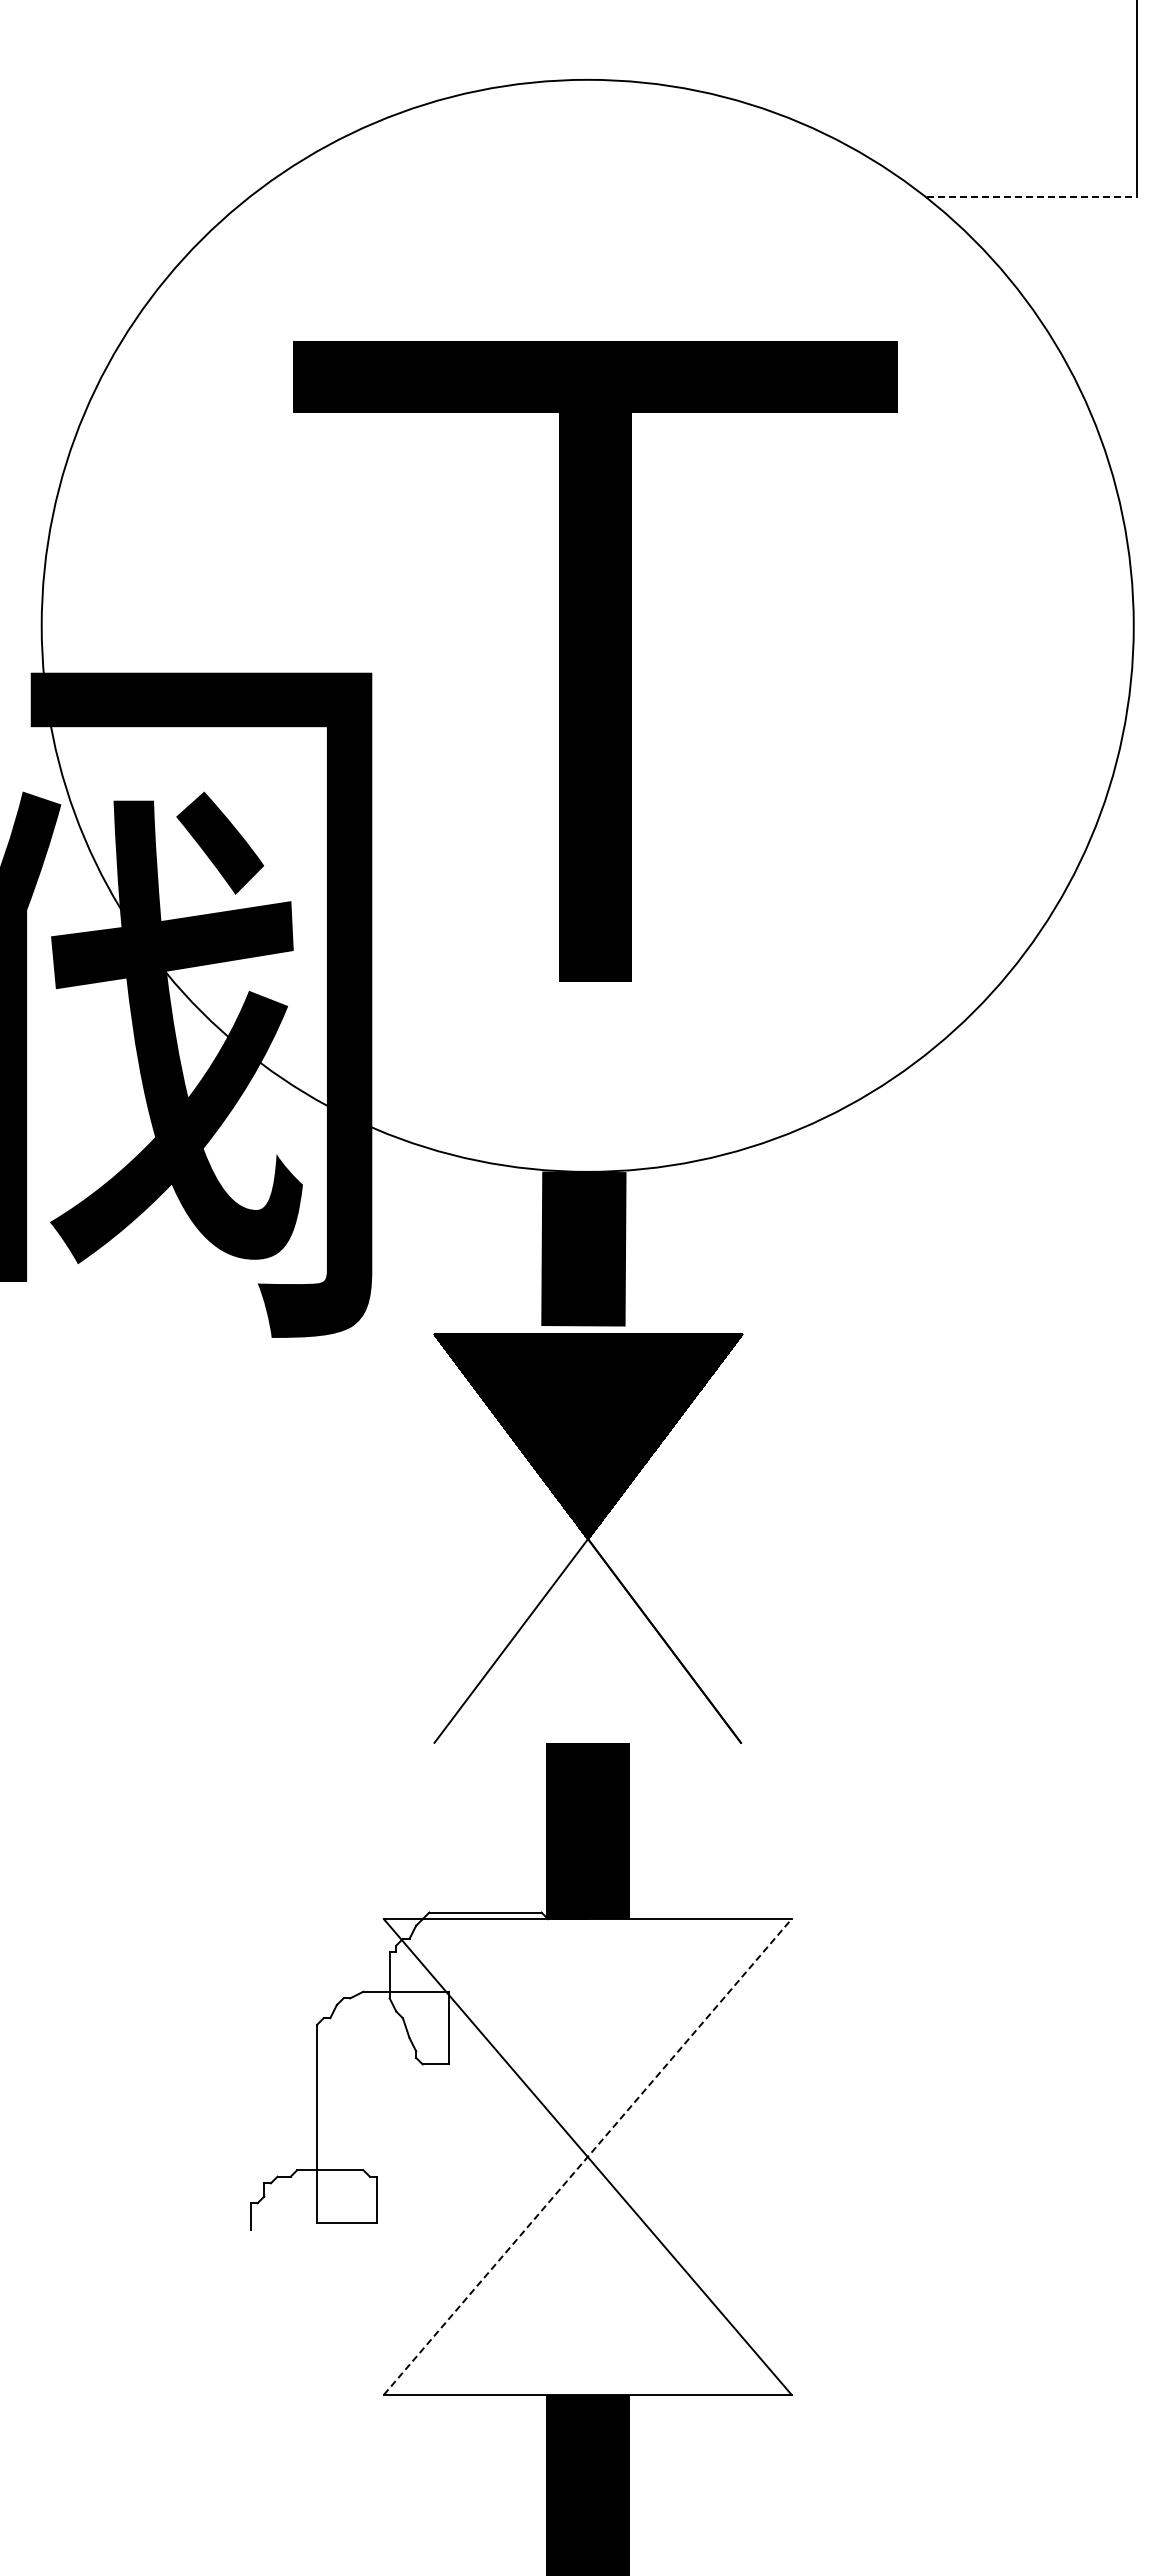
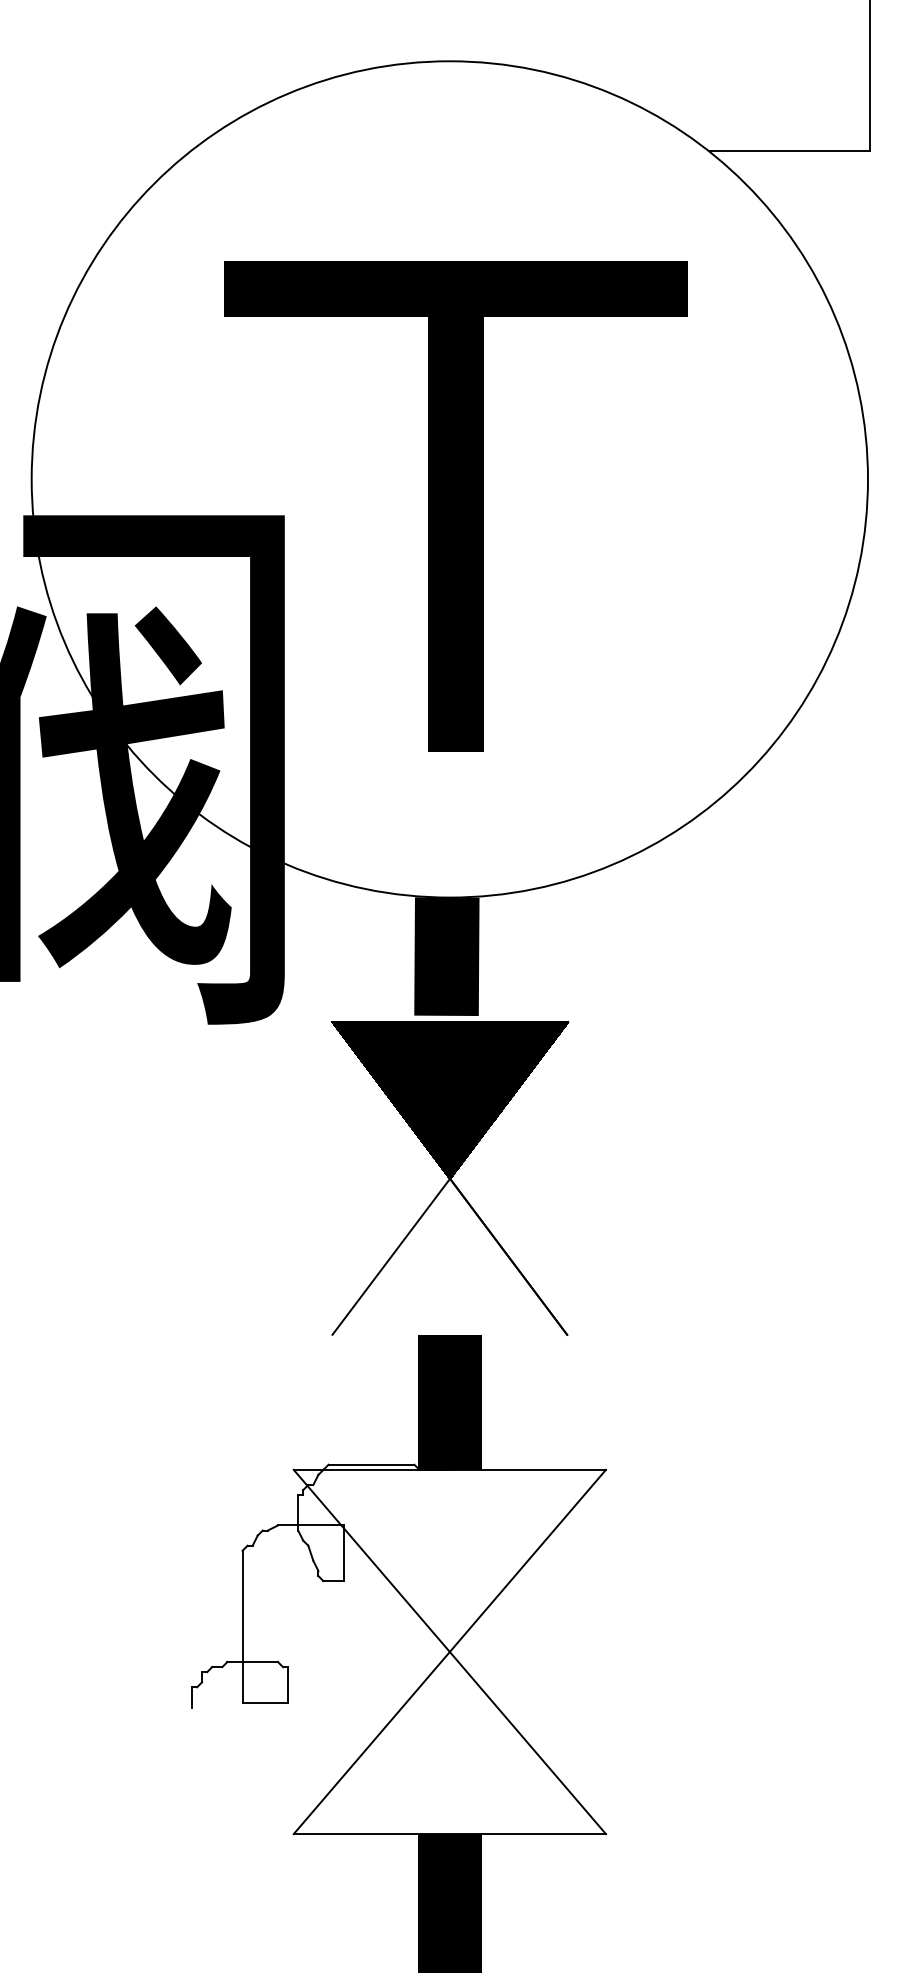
line: (1032, 197) -> (790, 151), dashed -> solid
line: (588, 2156) -> (450, 1651), dashed -> solid

